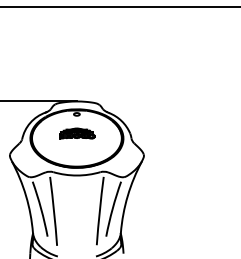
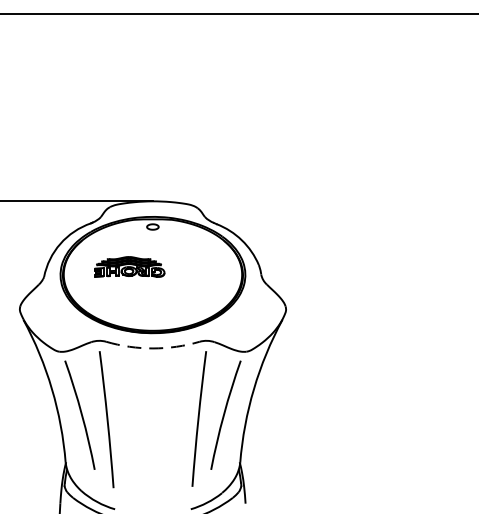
part: (77, 133) -> (130, 266), moved
arc: (76, 175) -> (152, 348), solid -> dashed

